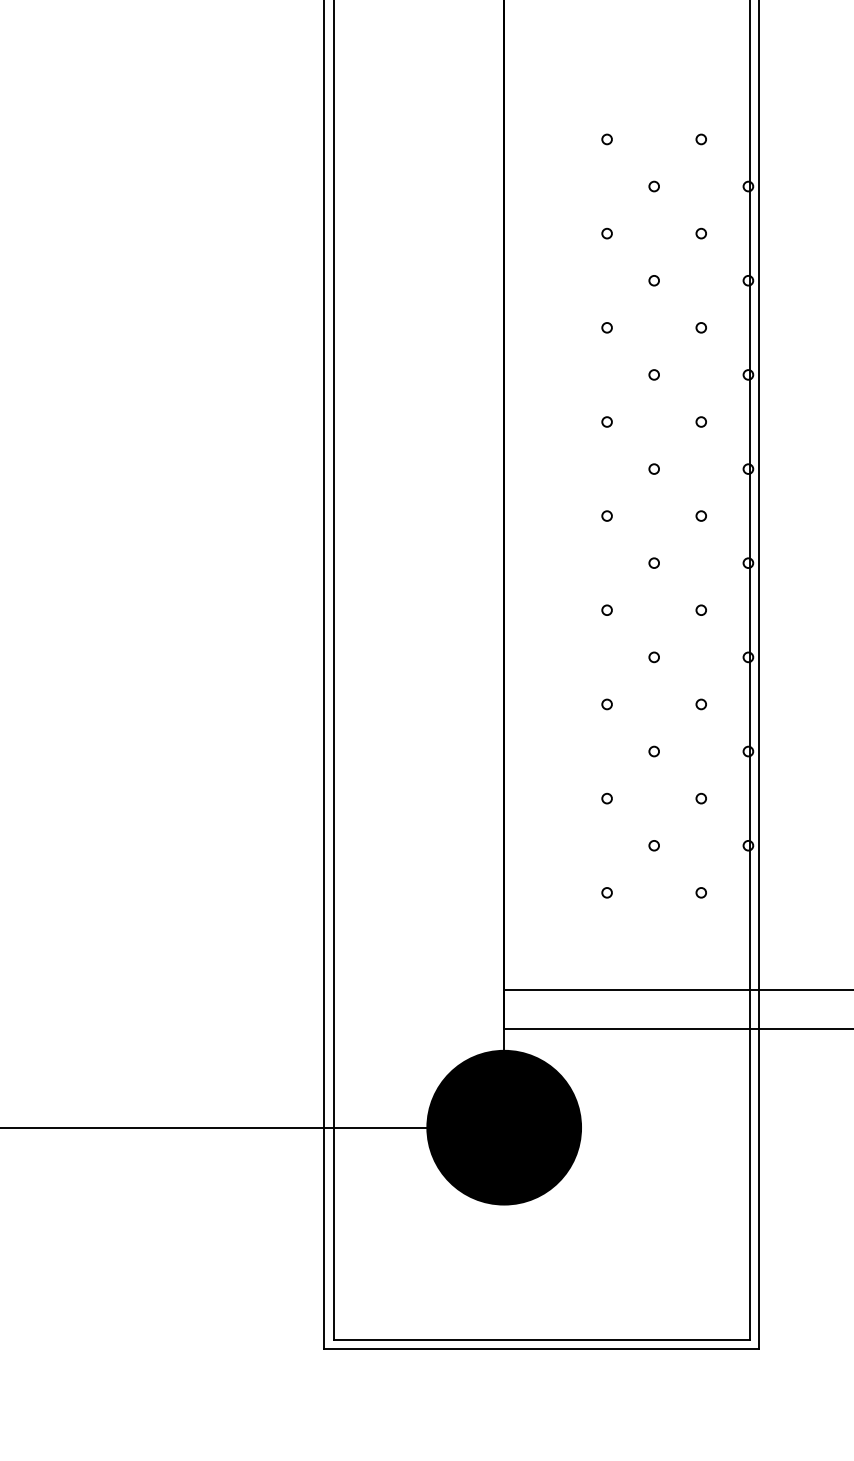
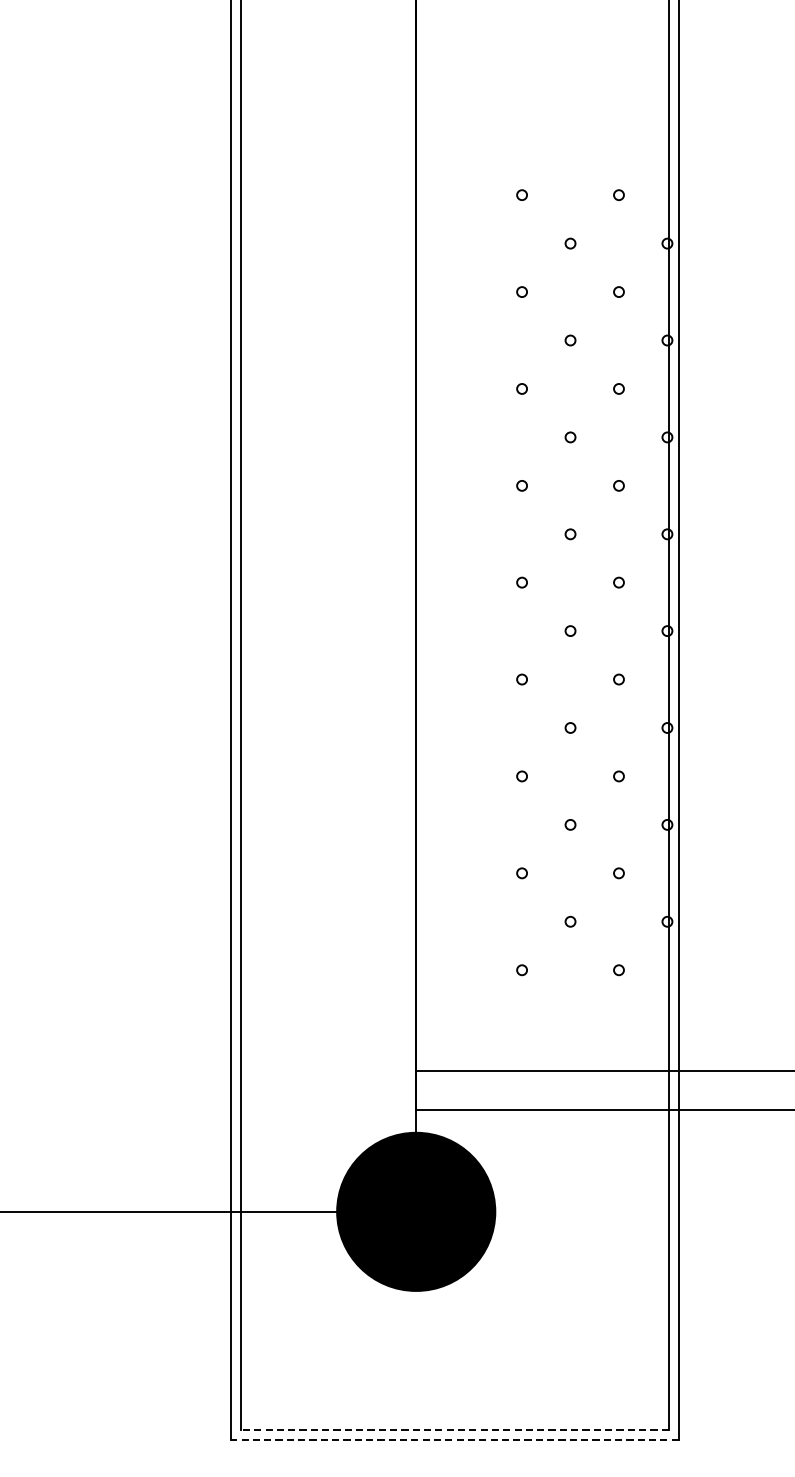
line: (541, 1339) -> (454, 1429), solid -> dashed
line: (541, 1349) -> (454, 1440), solid -> dashed

